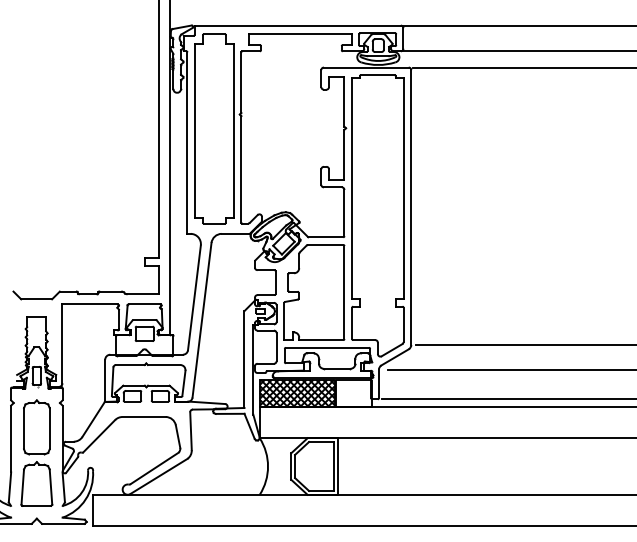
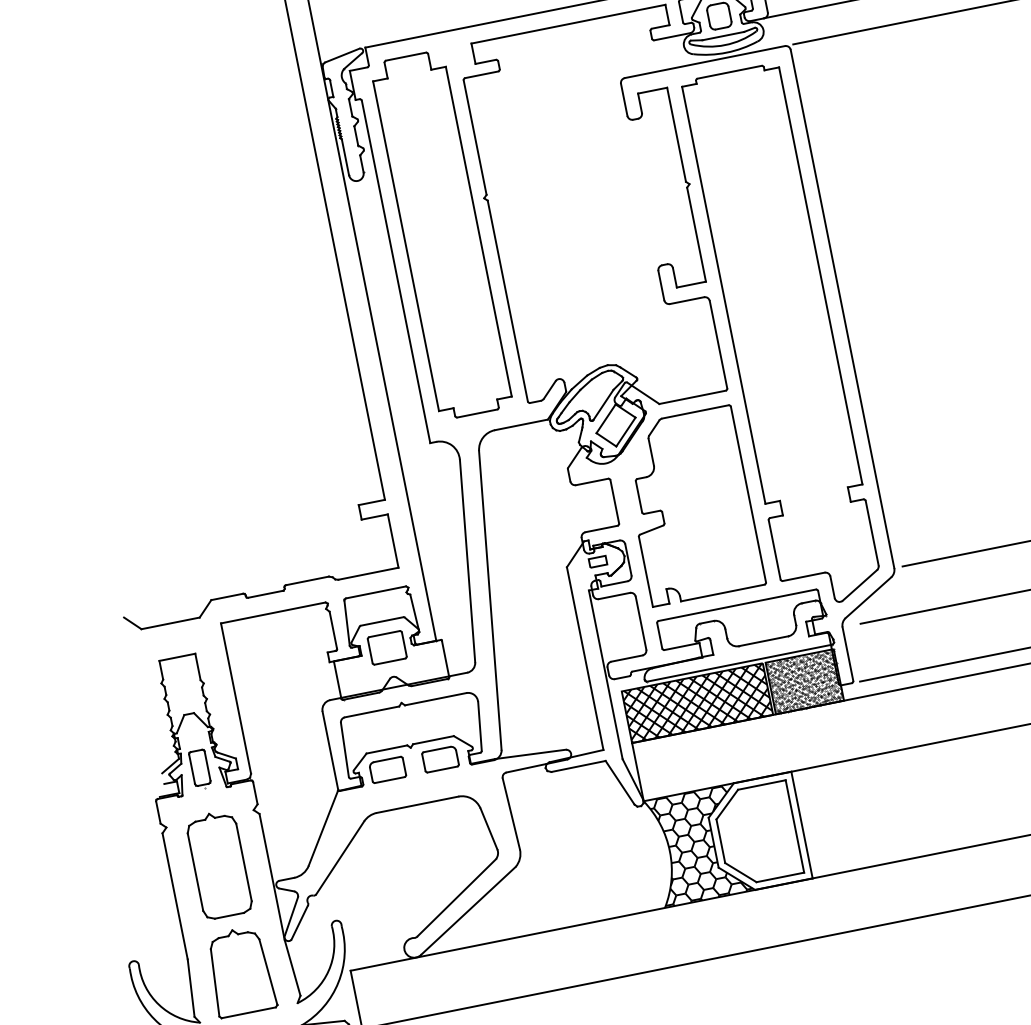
hatch: (354, 393) -> (805, 681), added
hatch: (283, 466) -> (699, 845), added

